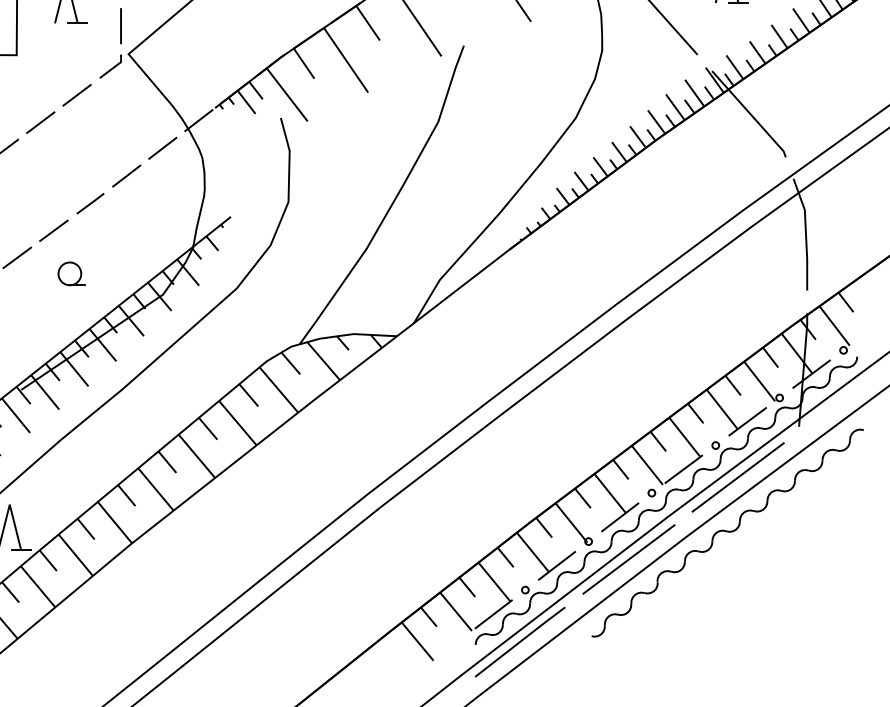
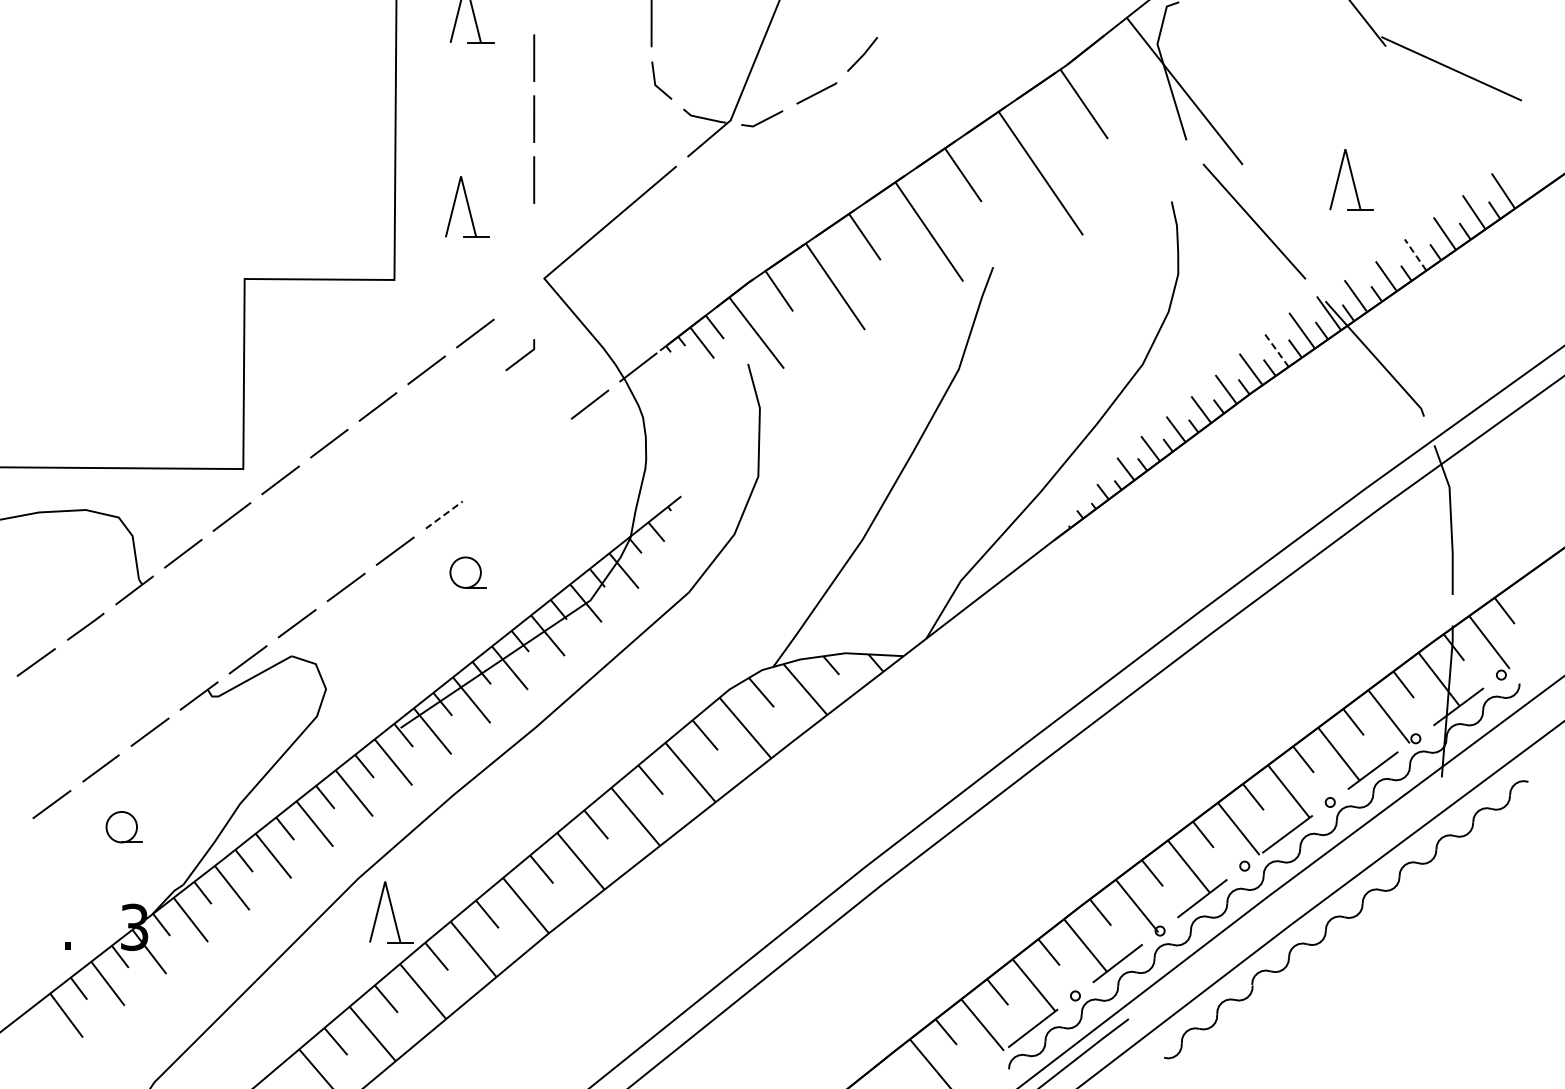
line: (121, 25) -> (534, 240), removed
line: (779, 36) -> (1415, 255), solid -> dashed
line: (112, 67) -> (522, 356), moved
line: (674, 107) -> (1275, 349), solid -> dashed
line: (126, 175) -> (541, 441), removed
line: (89, 203) -> (492, 478), removed
line: (54, 231) -> (444, 515), solid -> dashed
line: (738, 476) -> (1360, 844), removed
line: (629, 559) -> (1214, 954), removed

